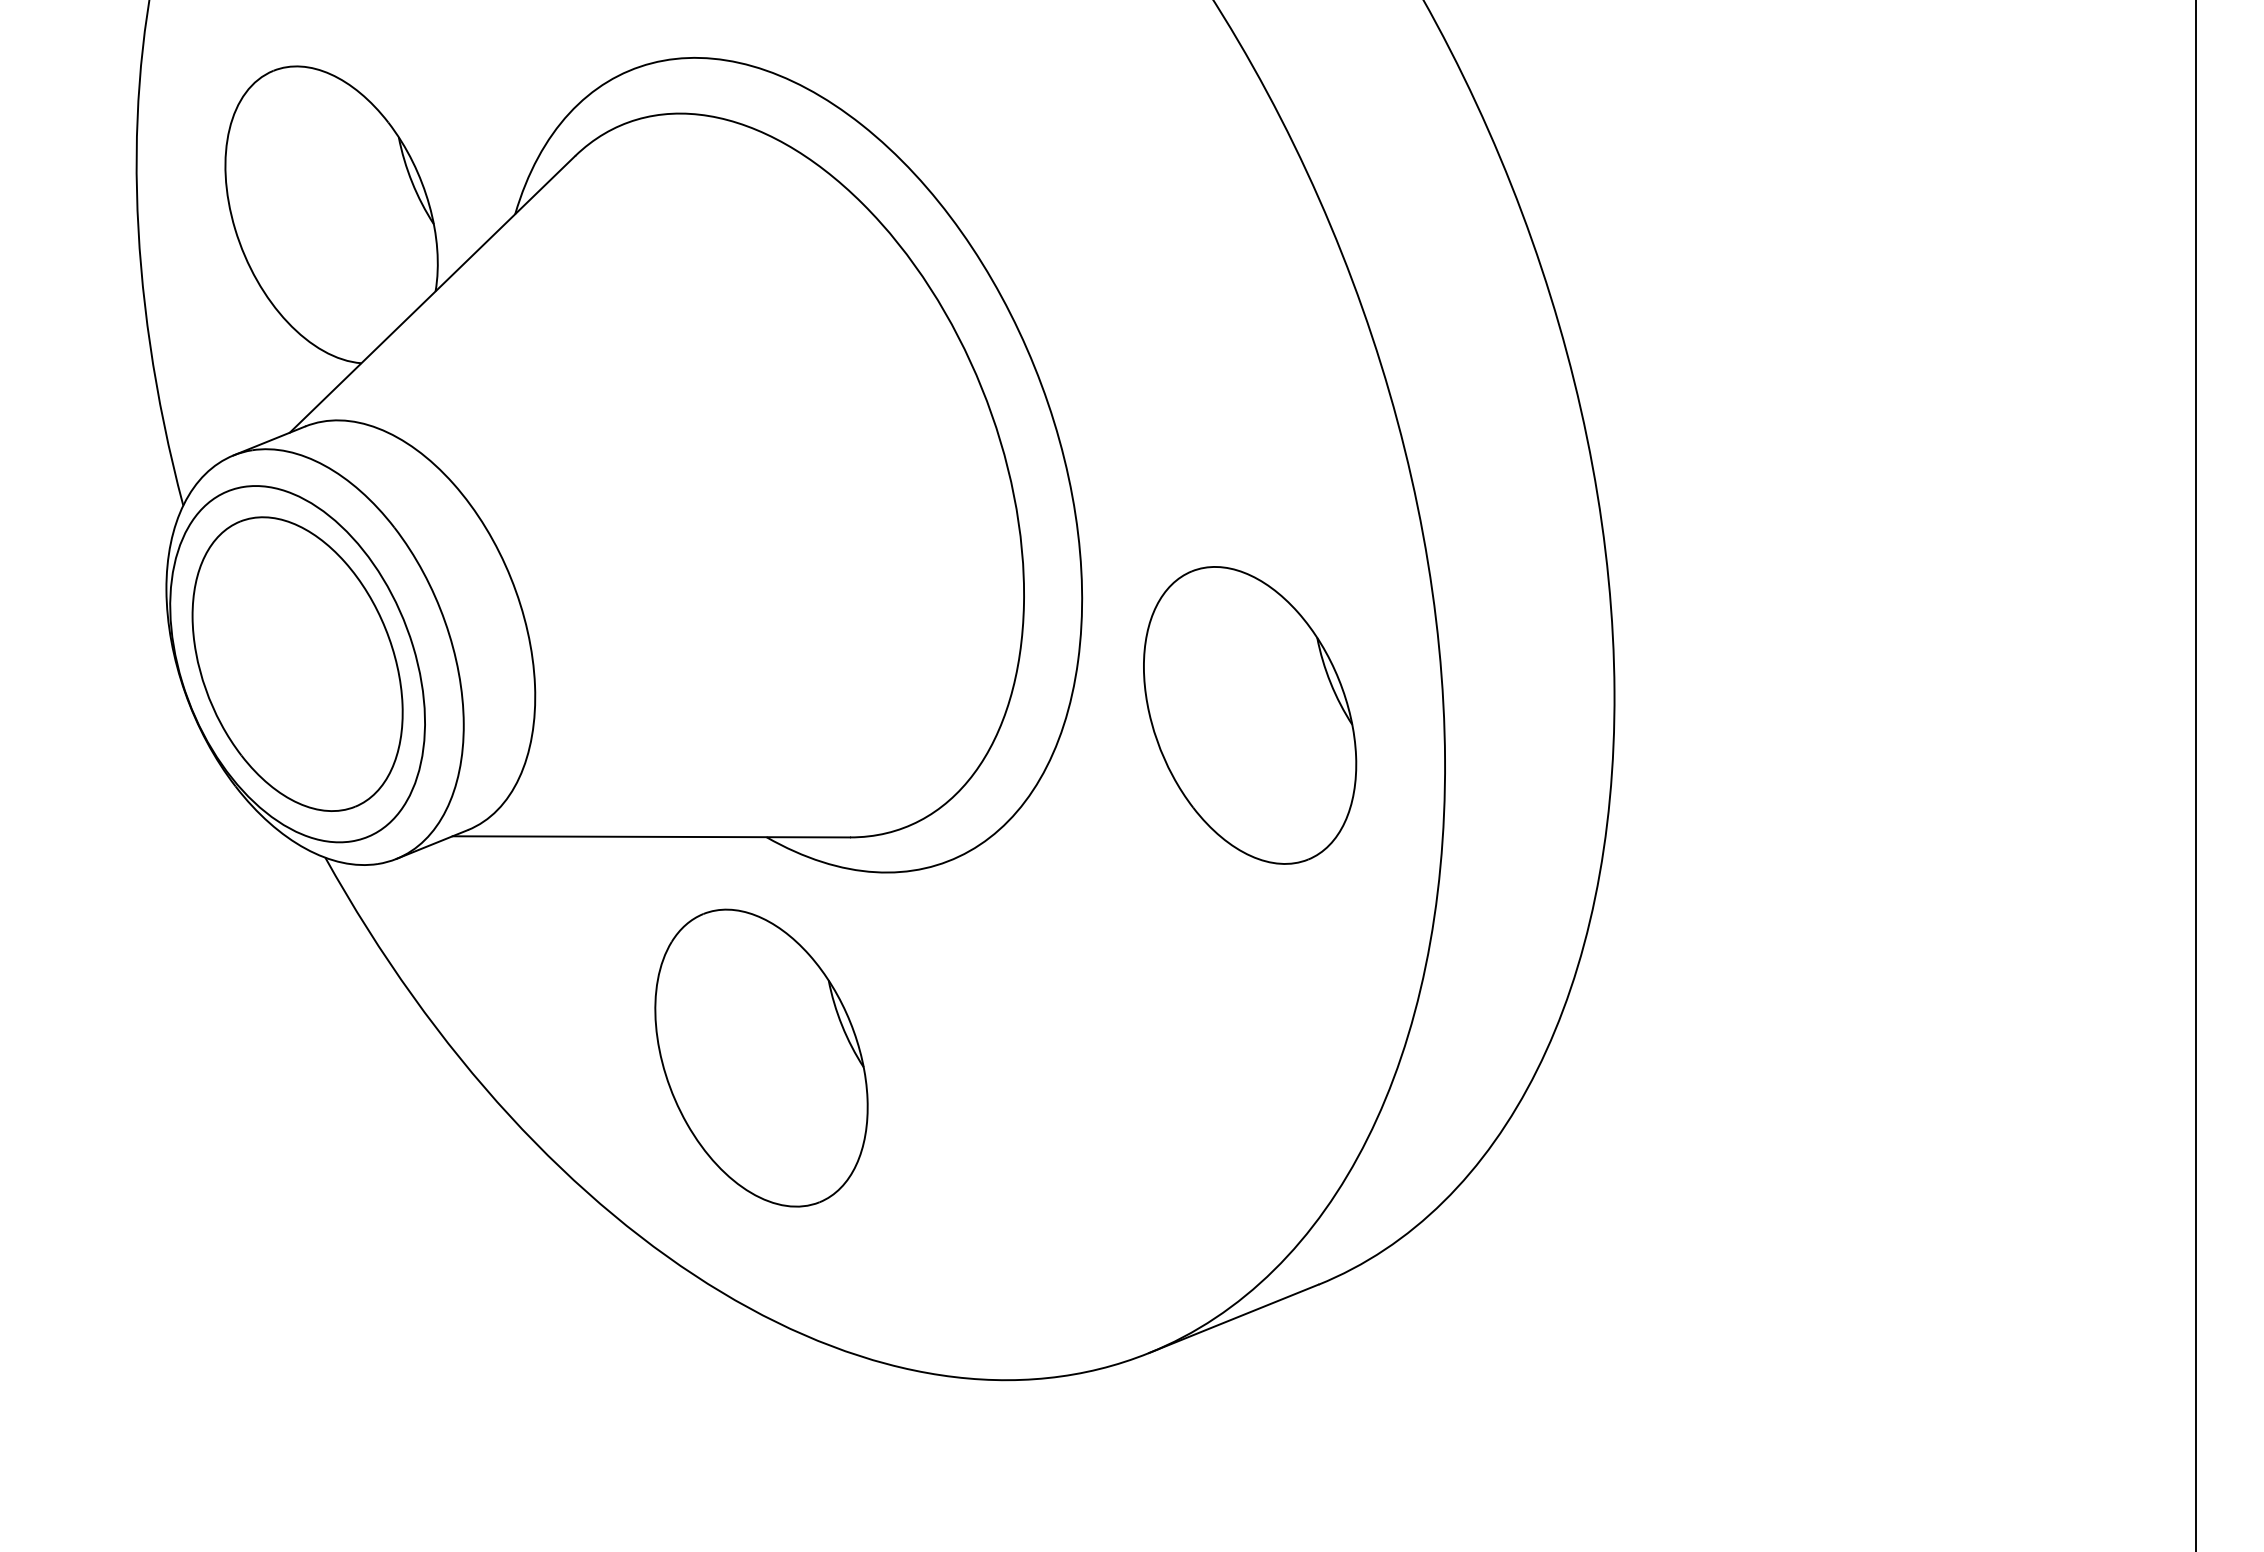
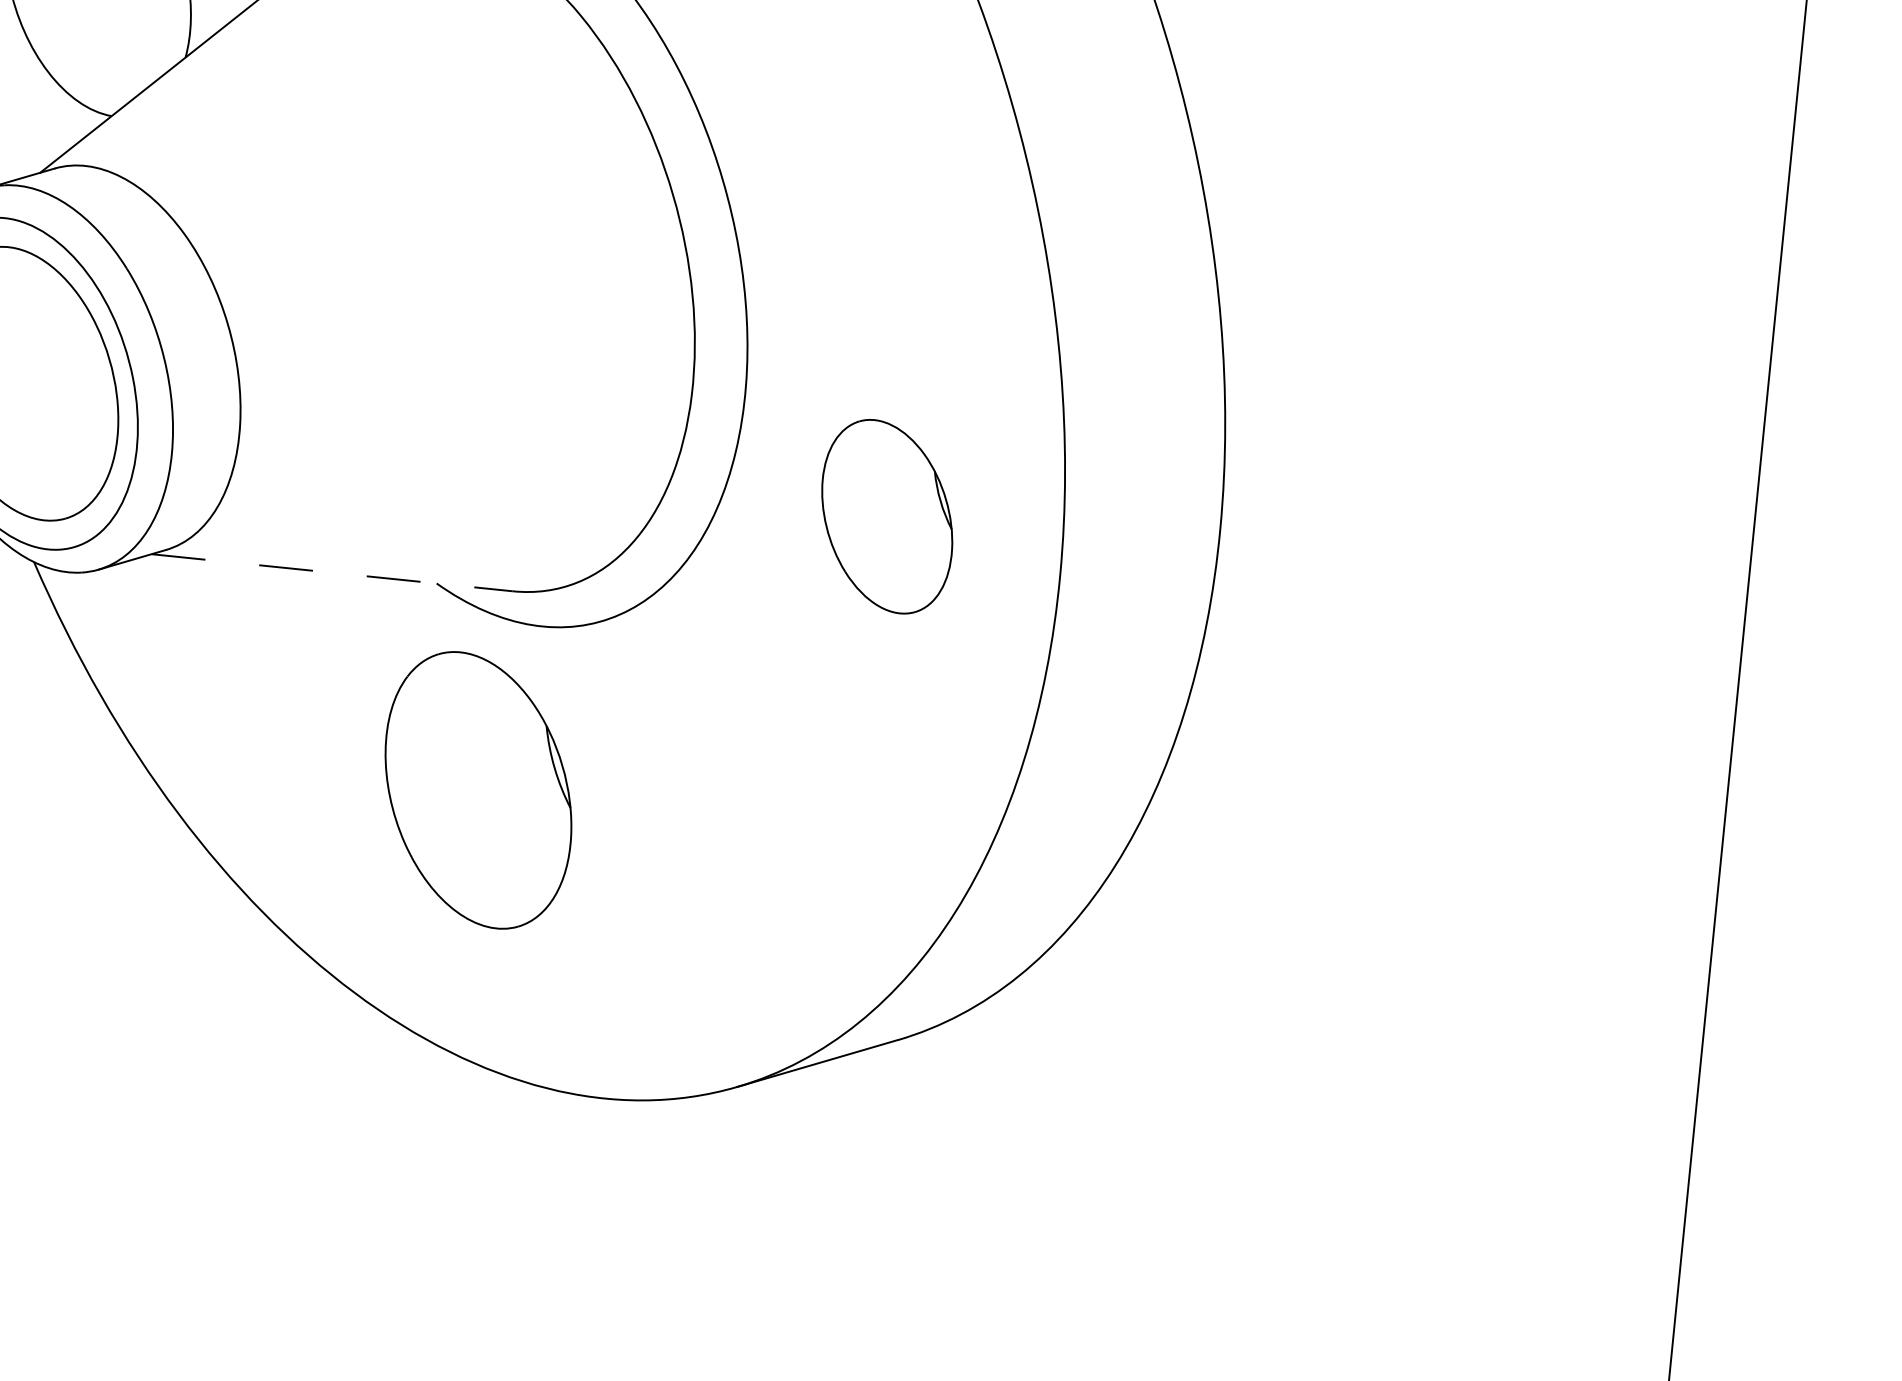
part: (1250, 715) -> (887, 516), size x0.7
line: (651, 836) -> (332, 572), solid -> dashed
part: (761, 1057) -> (478, 789), moved

